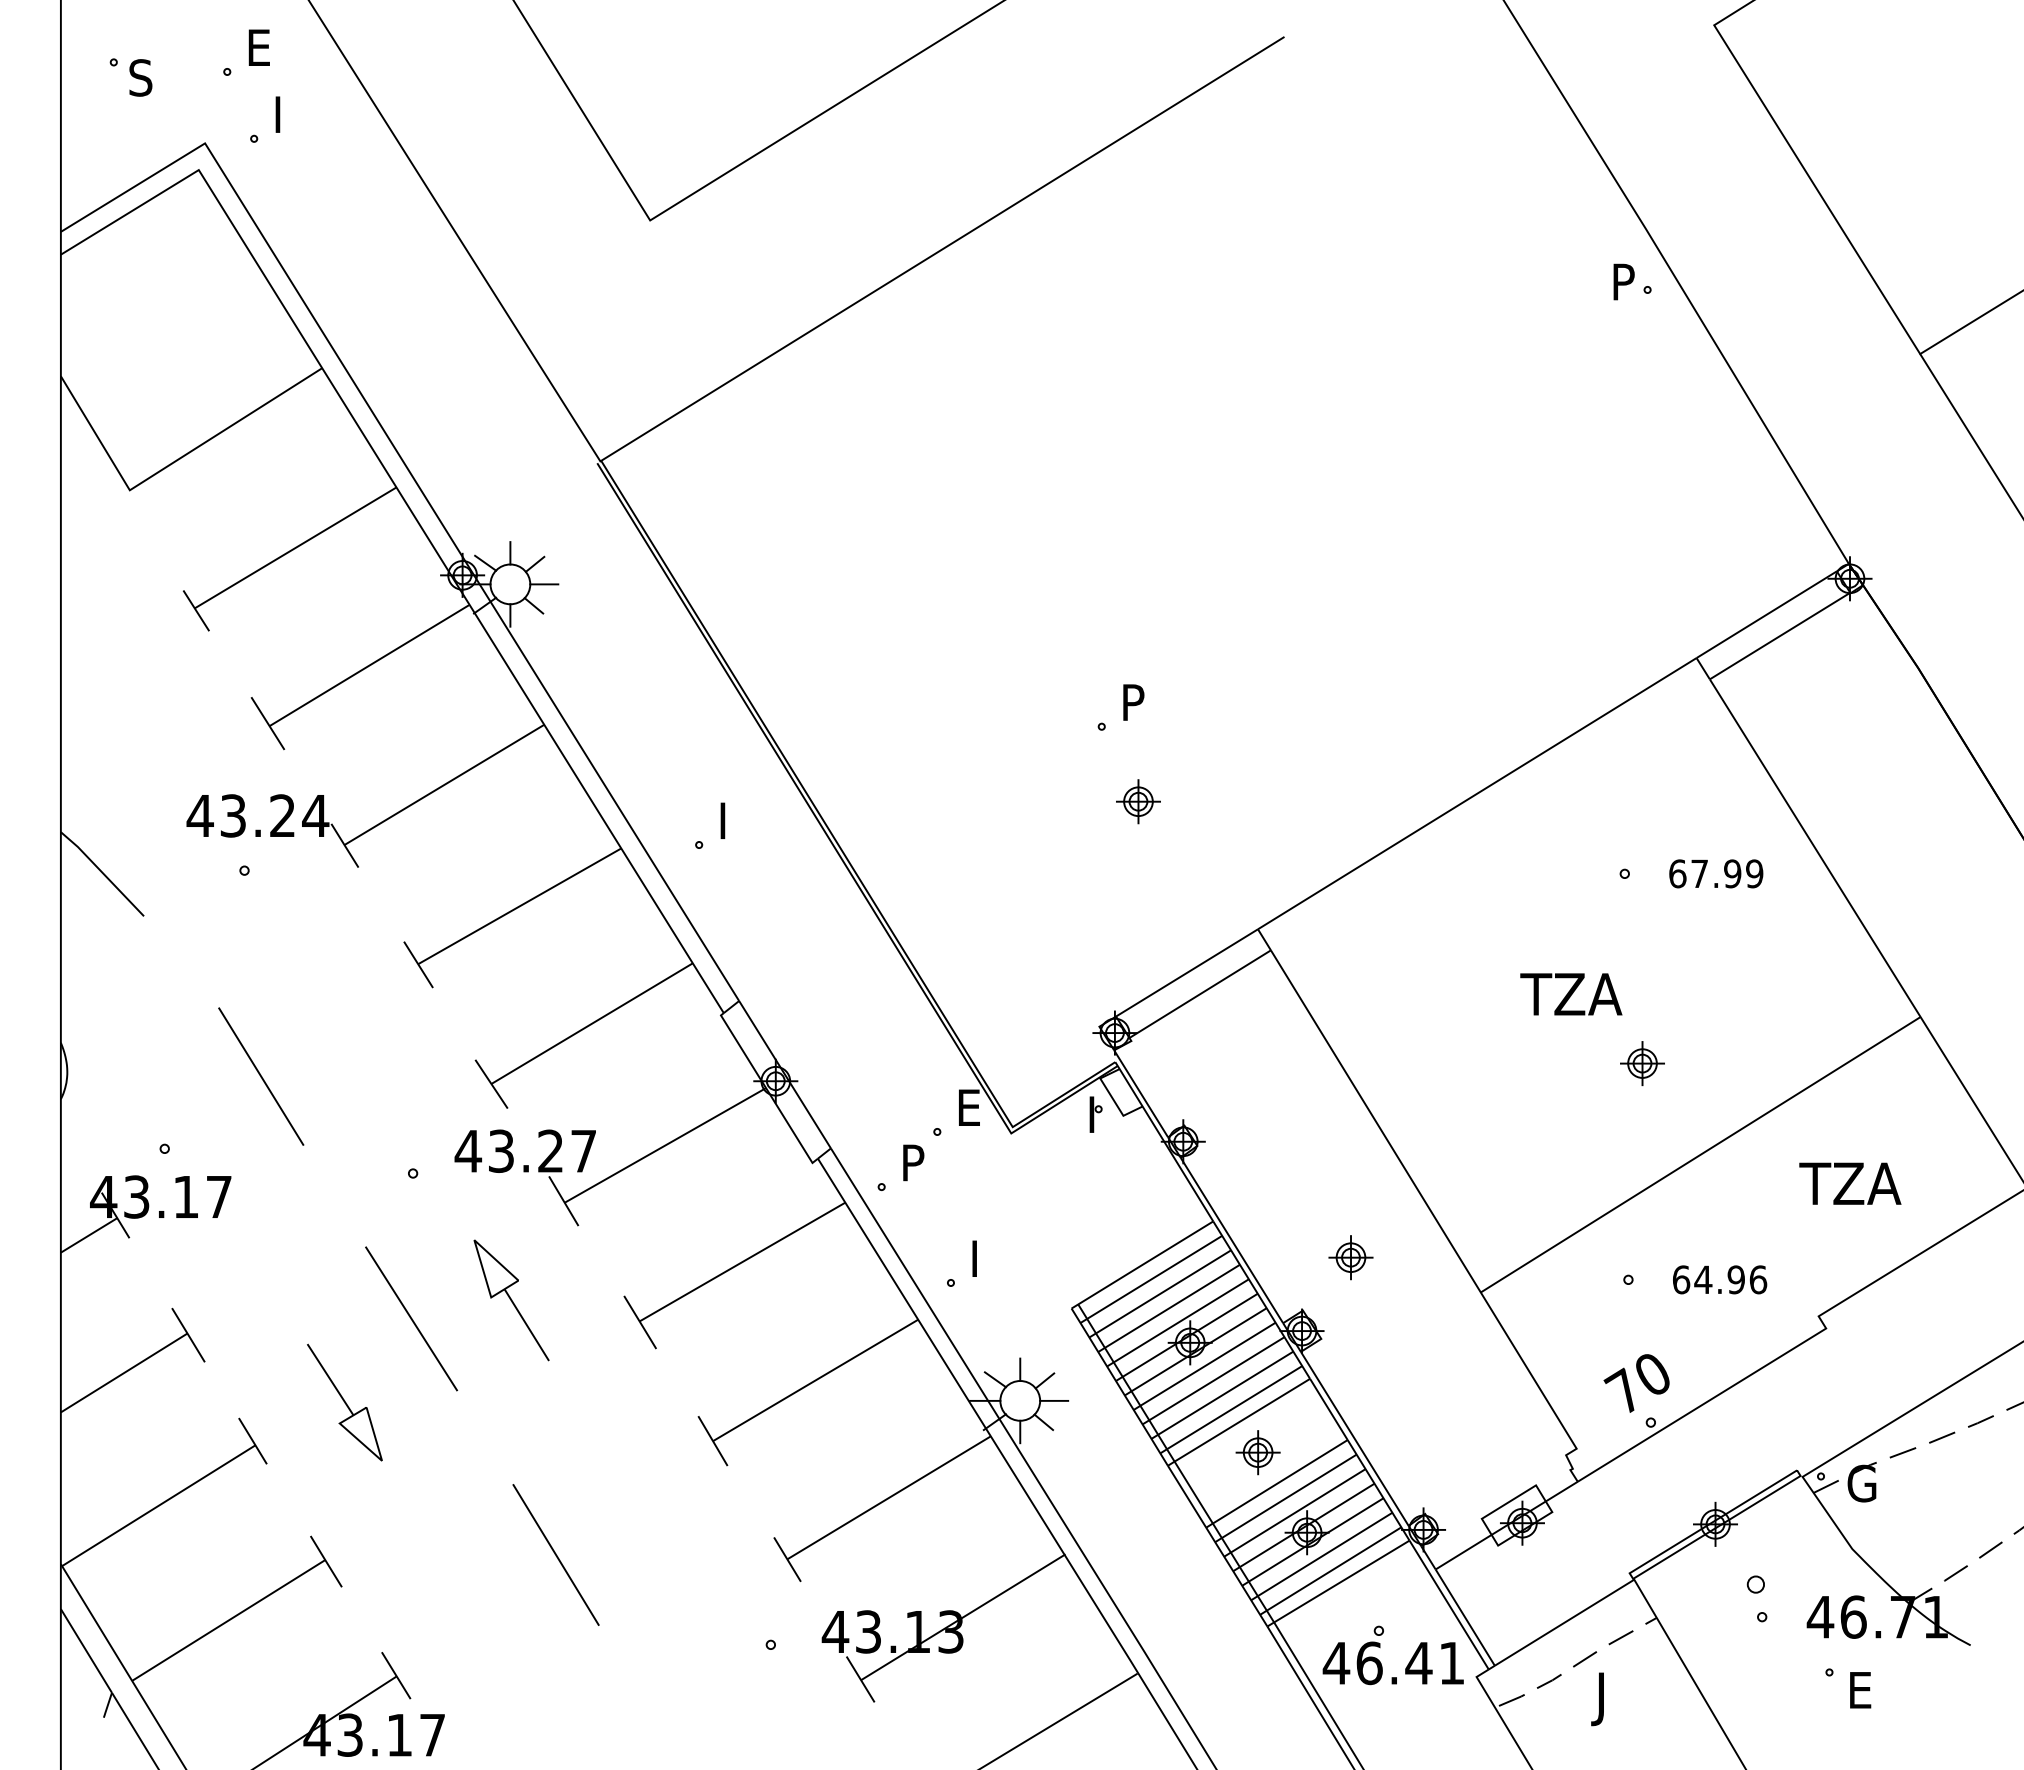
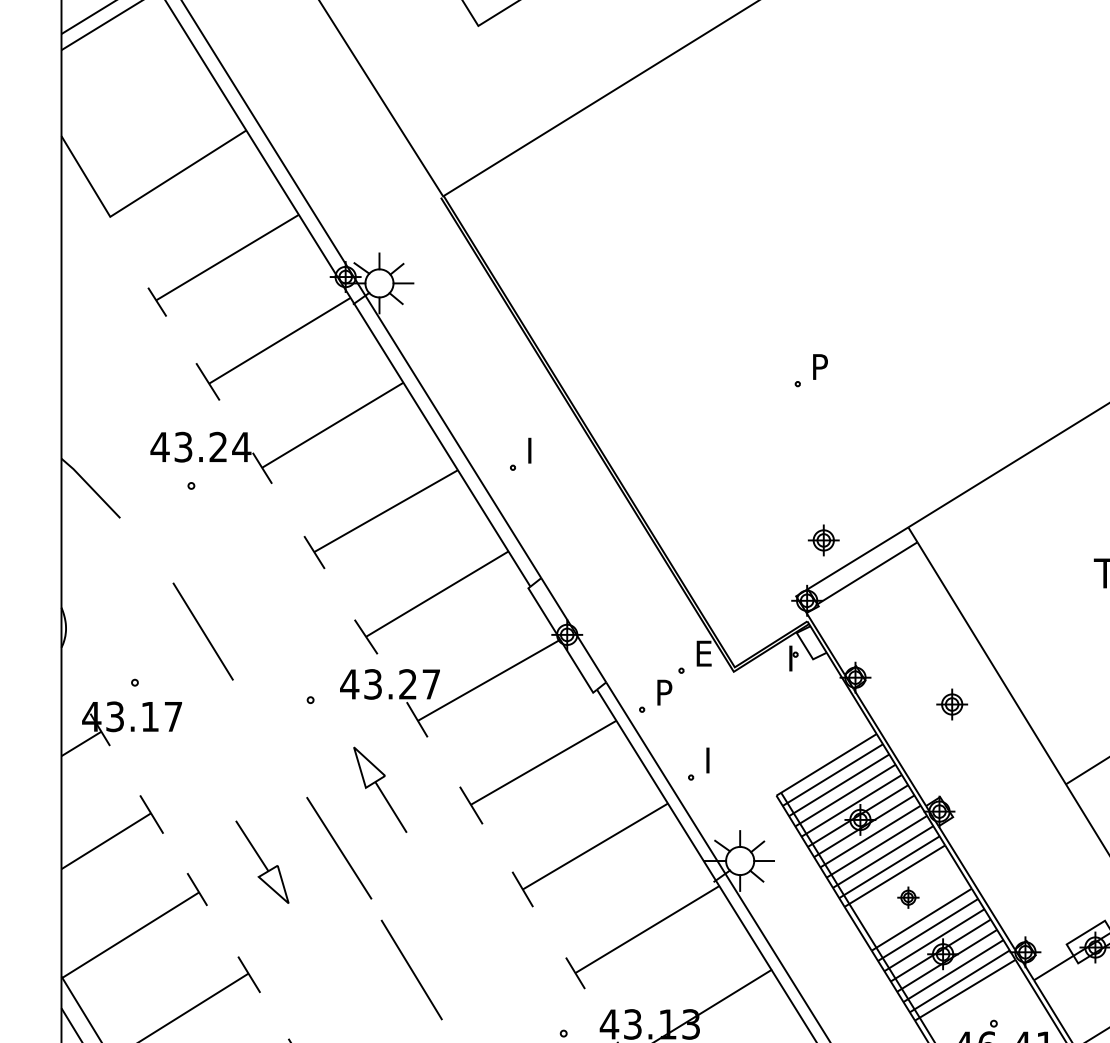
part: (1138, 801) -> (823, 540), moved
part: (1350, 1257) -> (951, 704), moved
line: (411, 1318) -> (339, 848), moved
part: (1257, 1452) -> (907, 897), size x0.7

